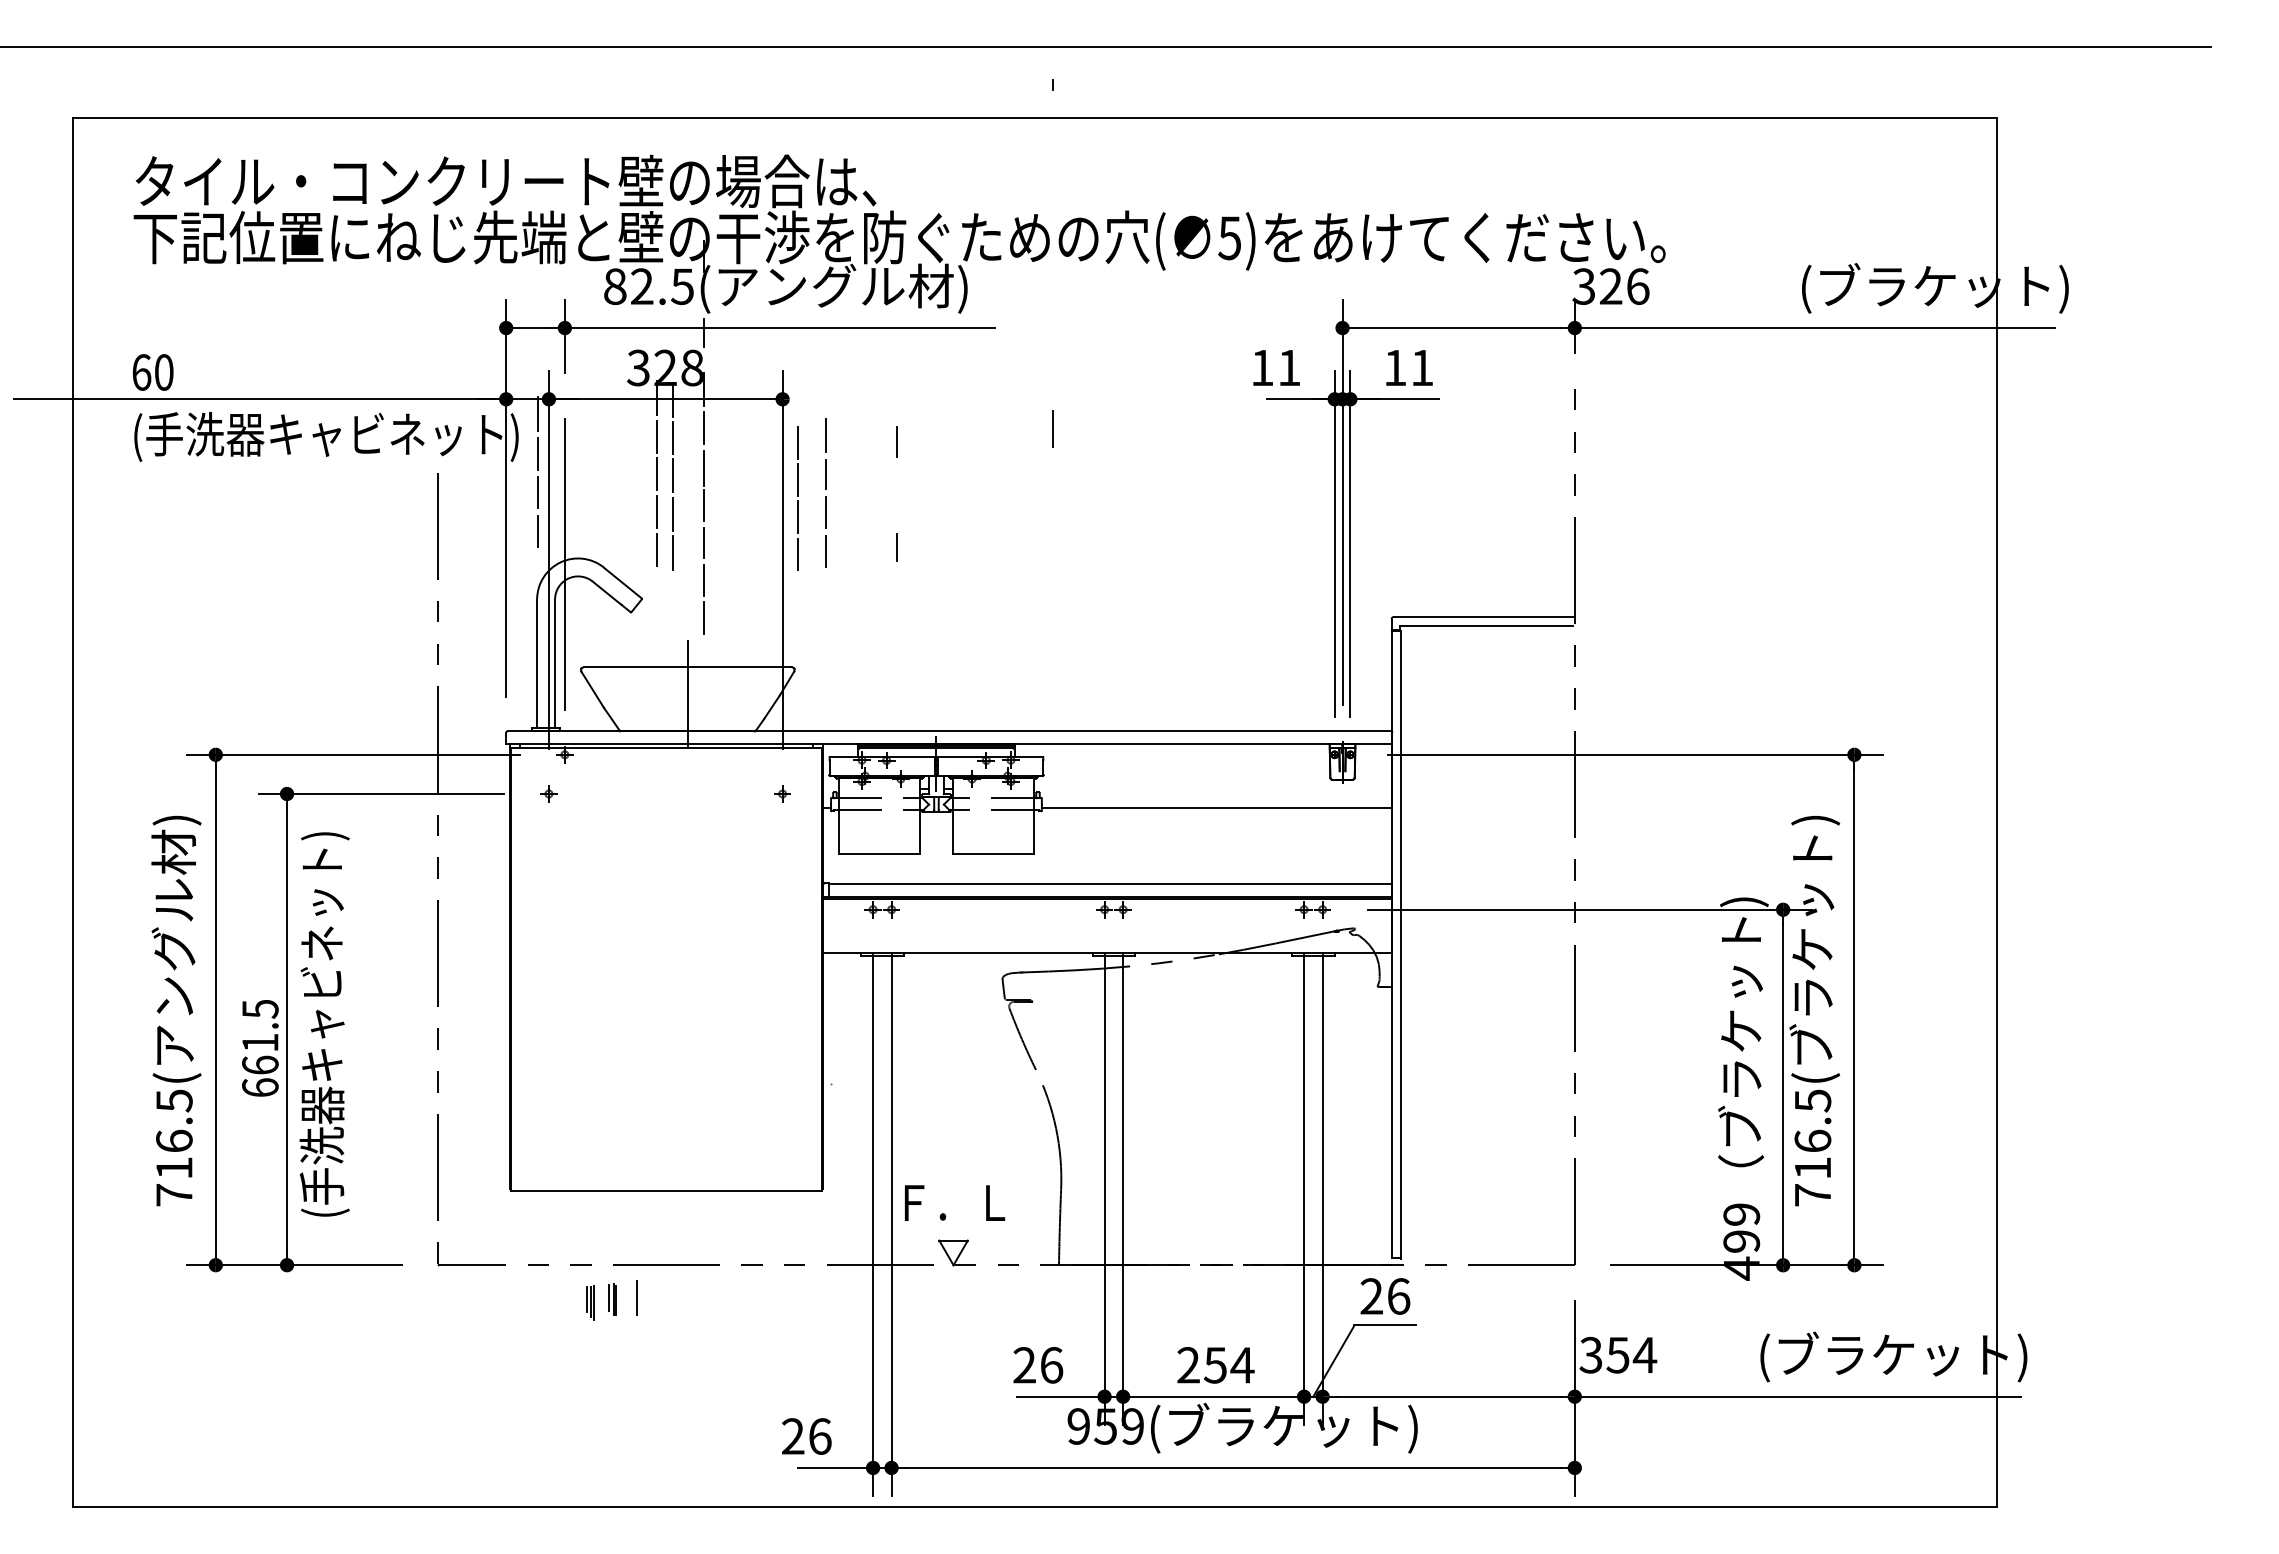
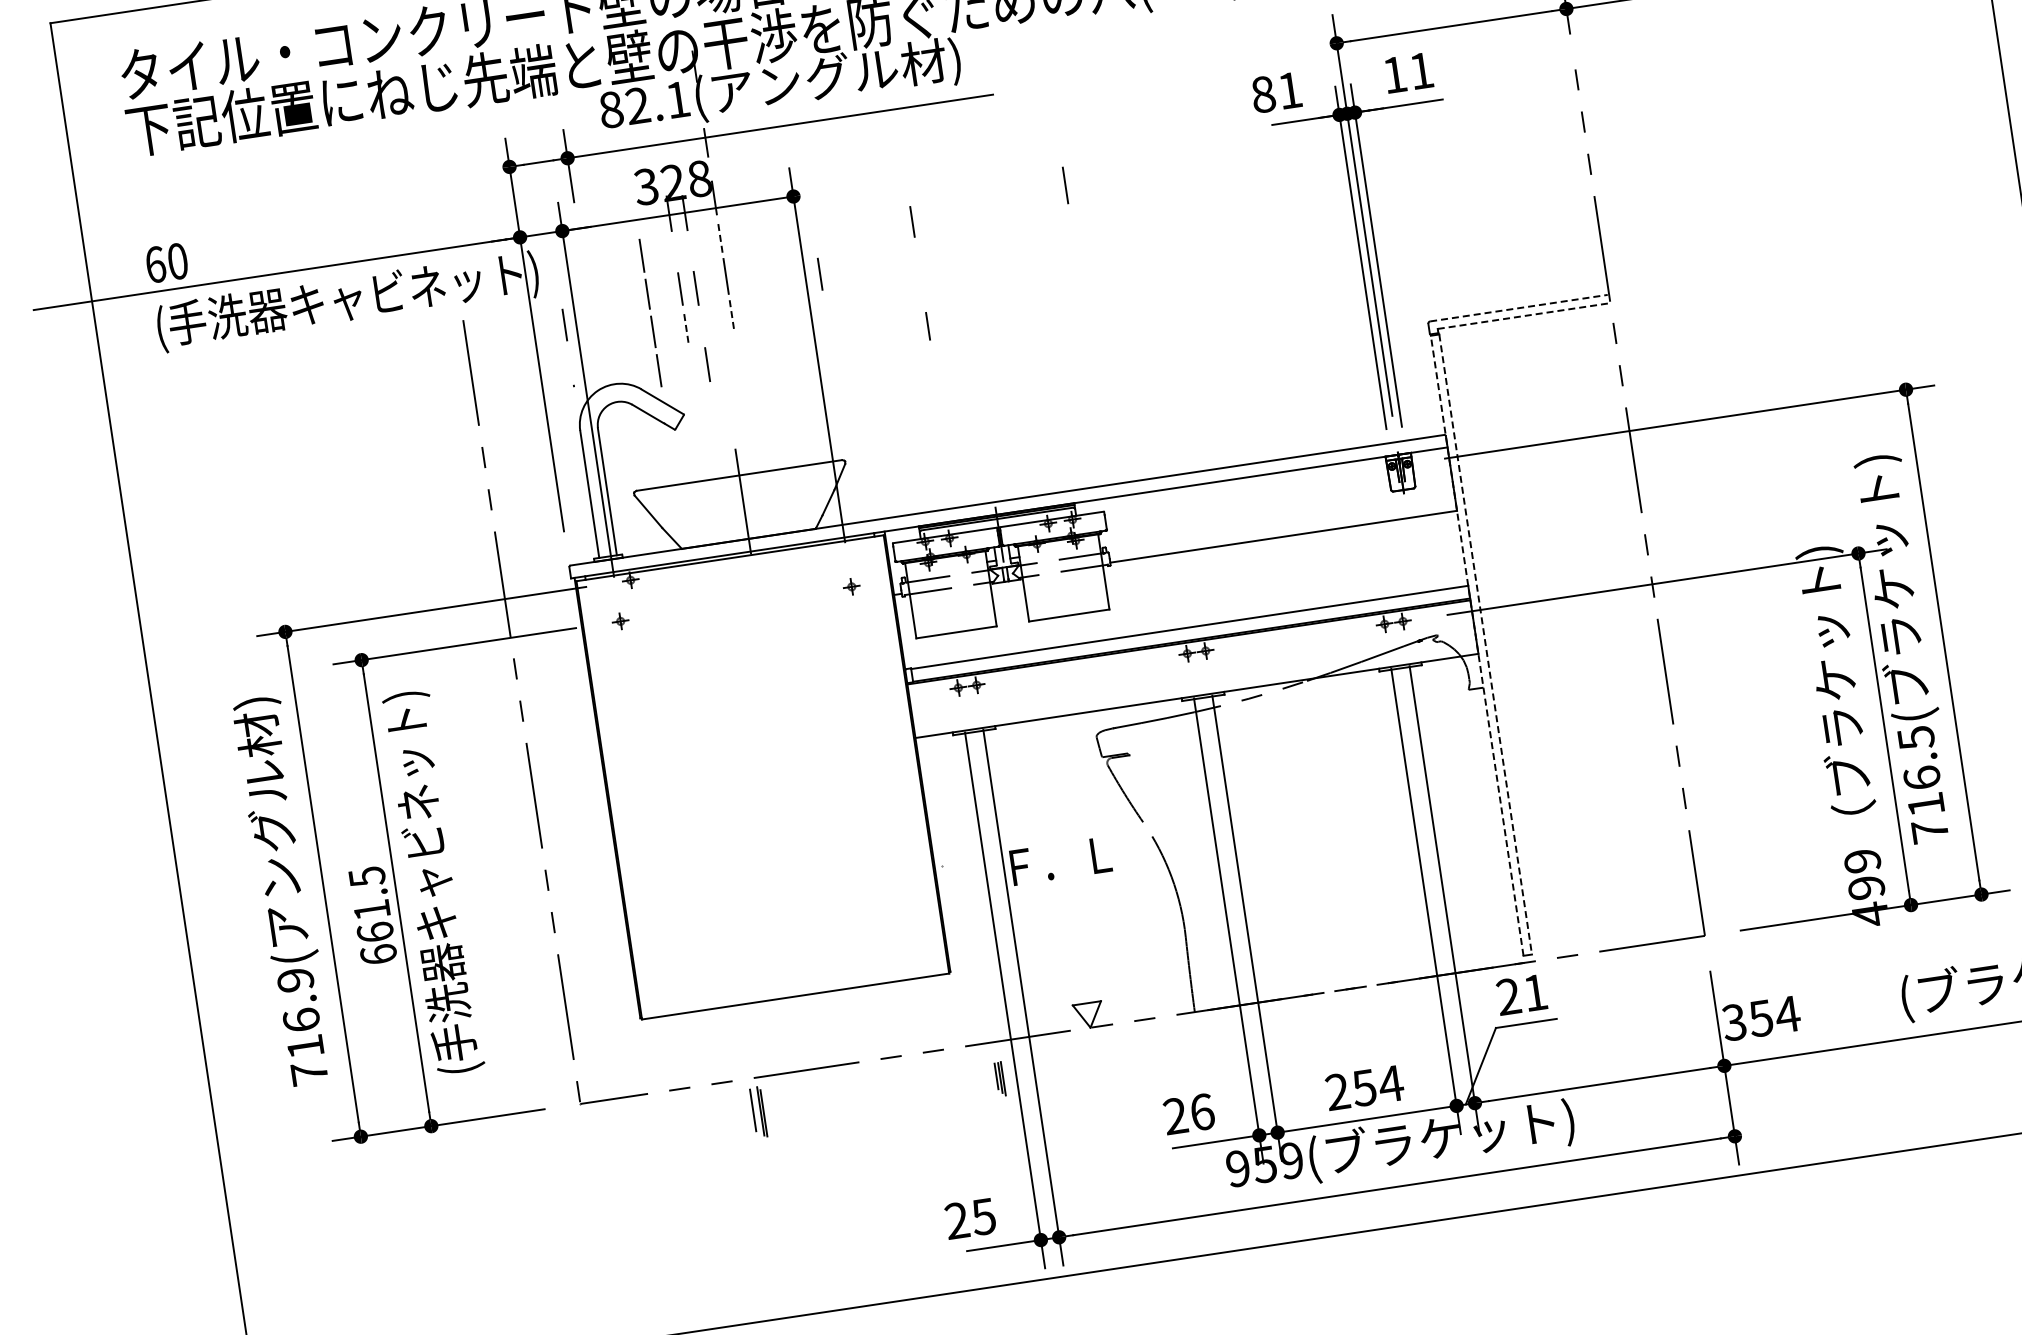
text: (681, 286) -> (676, 99), 82.5( -> 82.1(
text: (1262, 367) -> (1263, 94), 11 -> 81
line: (537, 413) -> (553, 246), removed
line: (704, 427) -> (720, 235), solid -> dashed
line: (657, 436) -> (675, 251), removed
line: (672, 437) -> (690, 250), removed
line: (797, 442) -> (814, 237), removed
line: (537, 453) -> (559, 286), removed
line: (825, 489) -> (649, 309), moved
line: (704, 505) -> (731, 313), solid -> dashed
line: (657, 511) -> (686, 325), solid -> dashed
line: (672, 513) -> (701, 325), removed
line: (797, 517) -> (825, 311), removed
line: (537, 530) -> (570, 362), removed
line: (704, 542) -> (737, 349), removed
line: (657, 549) -> (691, 363), removed
line: (797, 553) -> (830, 346), removed
line: (564, 563) -> (602, 391), removed
line: (704, 580) -> (742, 387), removed
line: (1483, 616) -> (1518, 307), solid -> dashed
line: (704, 617) -> (748, 423), removed
line: (1486, 625) -> (1523, 316), solid -> dashed
line: (1392, 944) -> (1477, 645), solid -> dashed
line: (1400, 944) -> (1485, 644), solid -> dashed
text: (174, 1100) -> (295, 979), 716.5( -> 716.9(
text: (955, 1202) -> (1061, 860), moved
text: (1399, 1296) -> (1536, 992), 26 -> 21
line: (637, 1297) -> (782, 1106), removed
part: (612, 1299) -> (758, 1111), size x1.6
part: (590, 1302) -> (1000, 1078), moved
text: (819, 1436) -> (983, 1216), 26 -> 25

